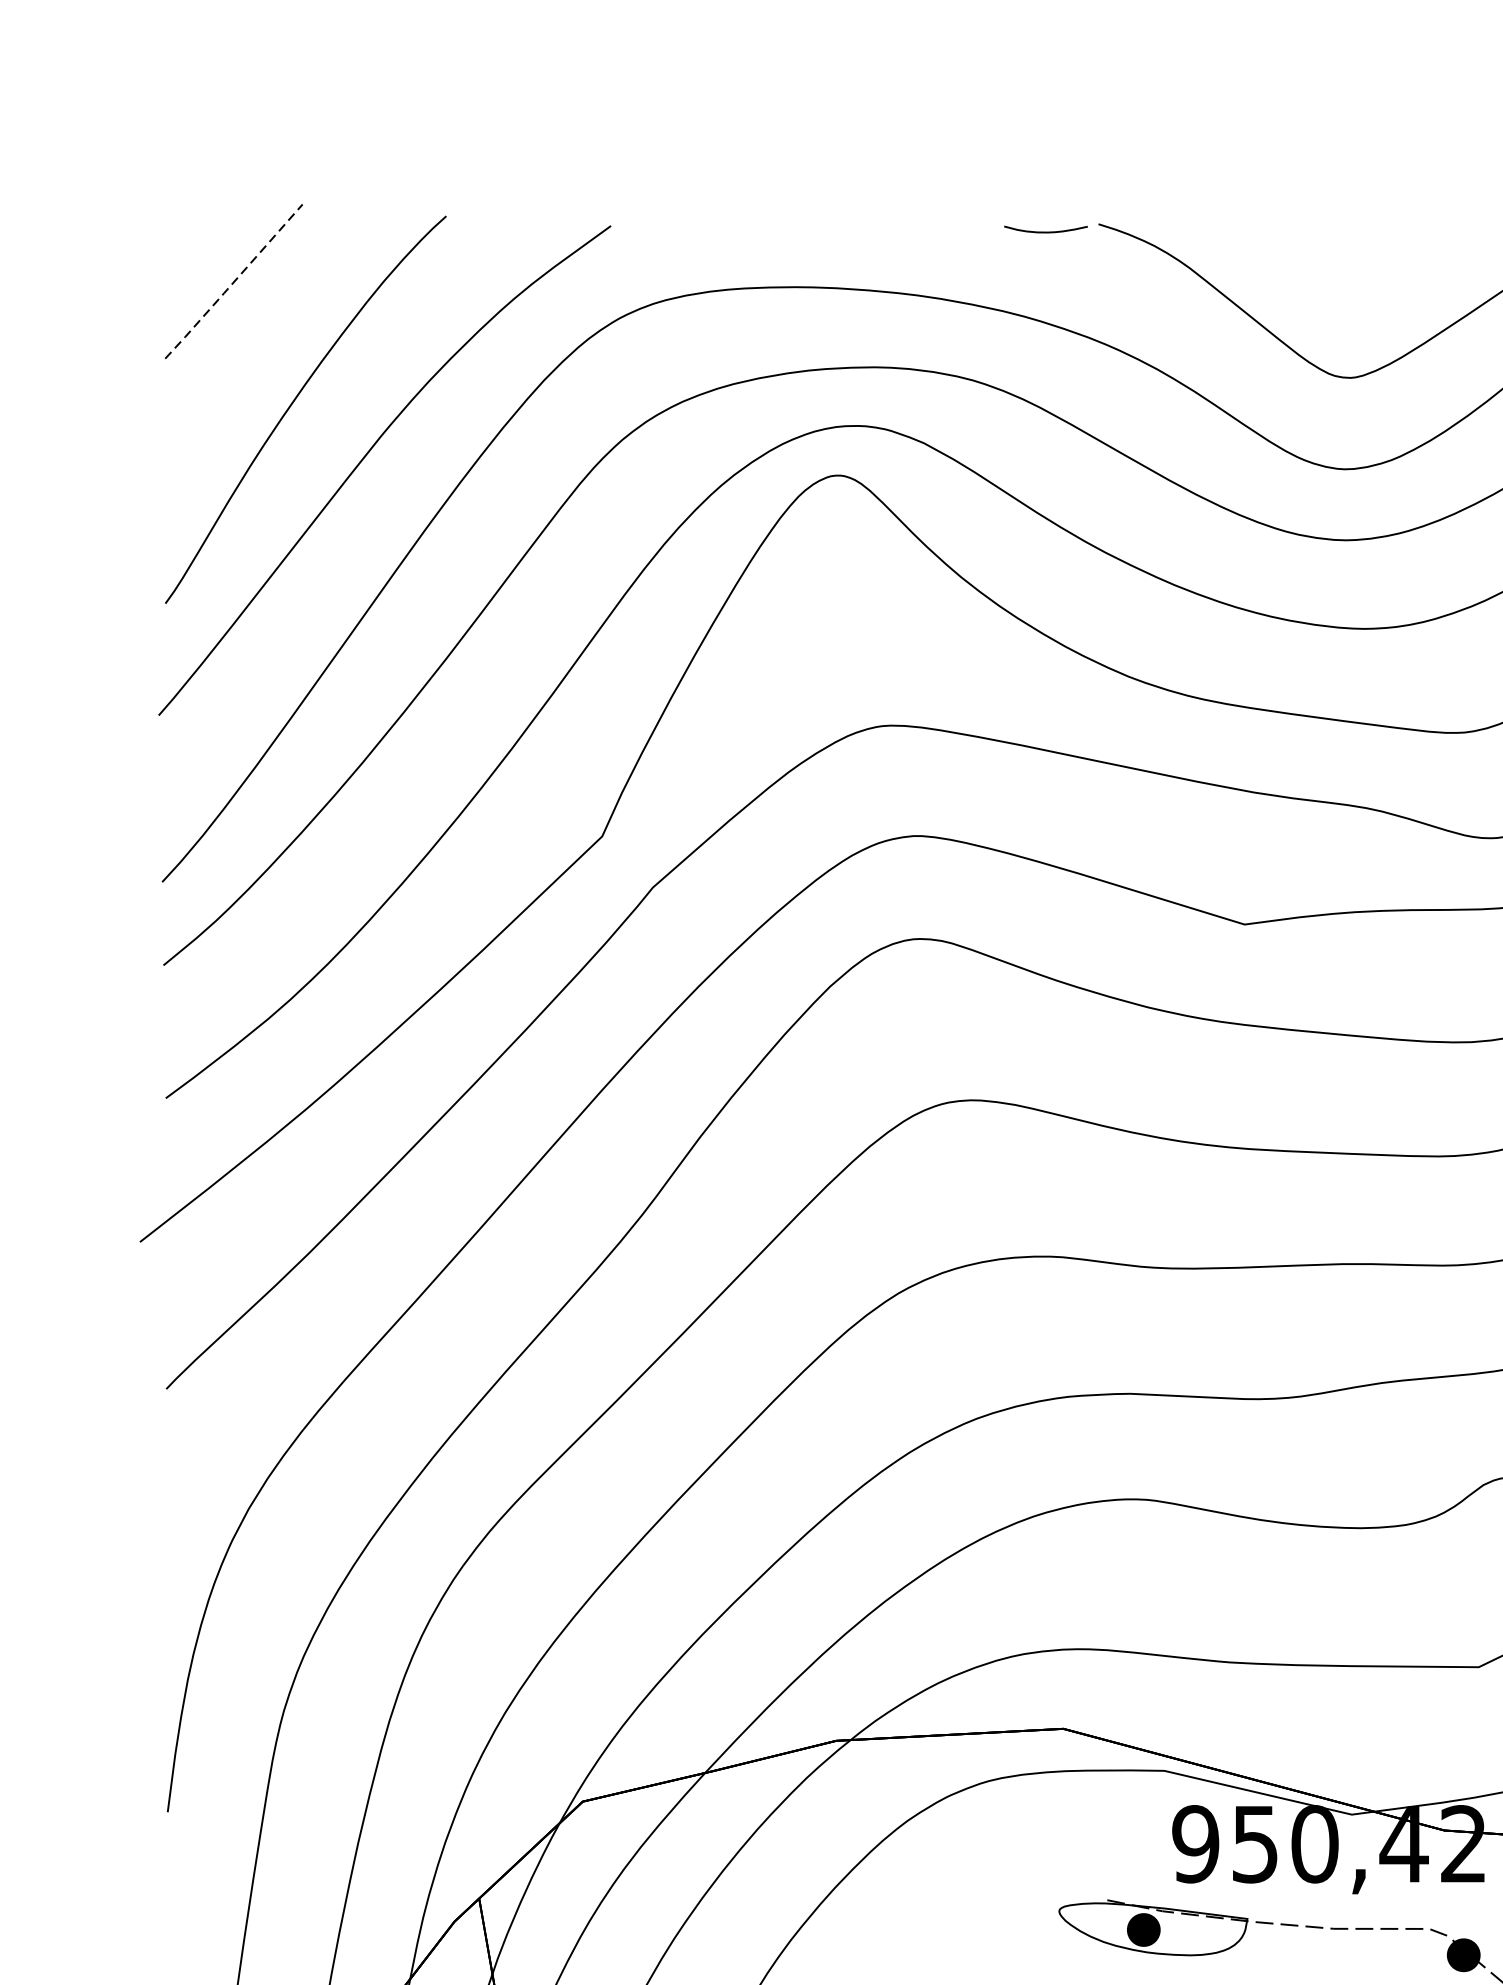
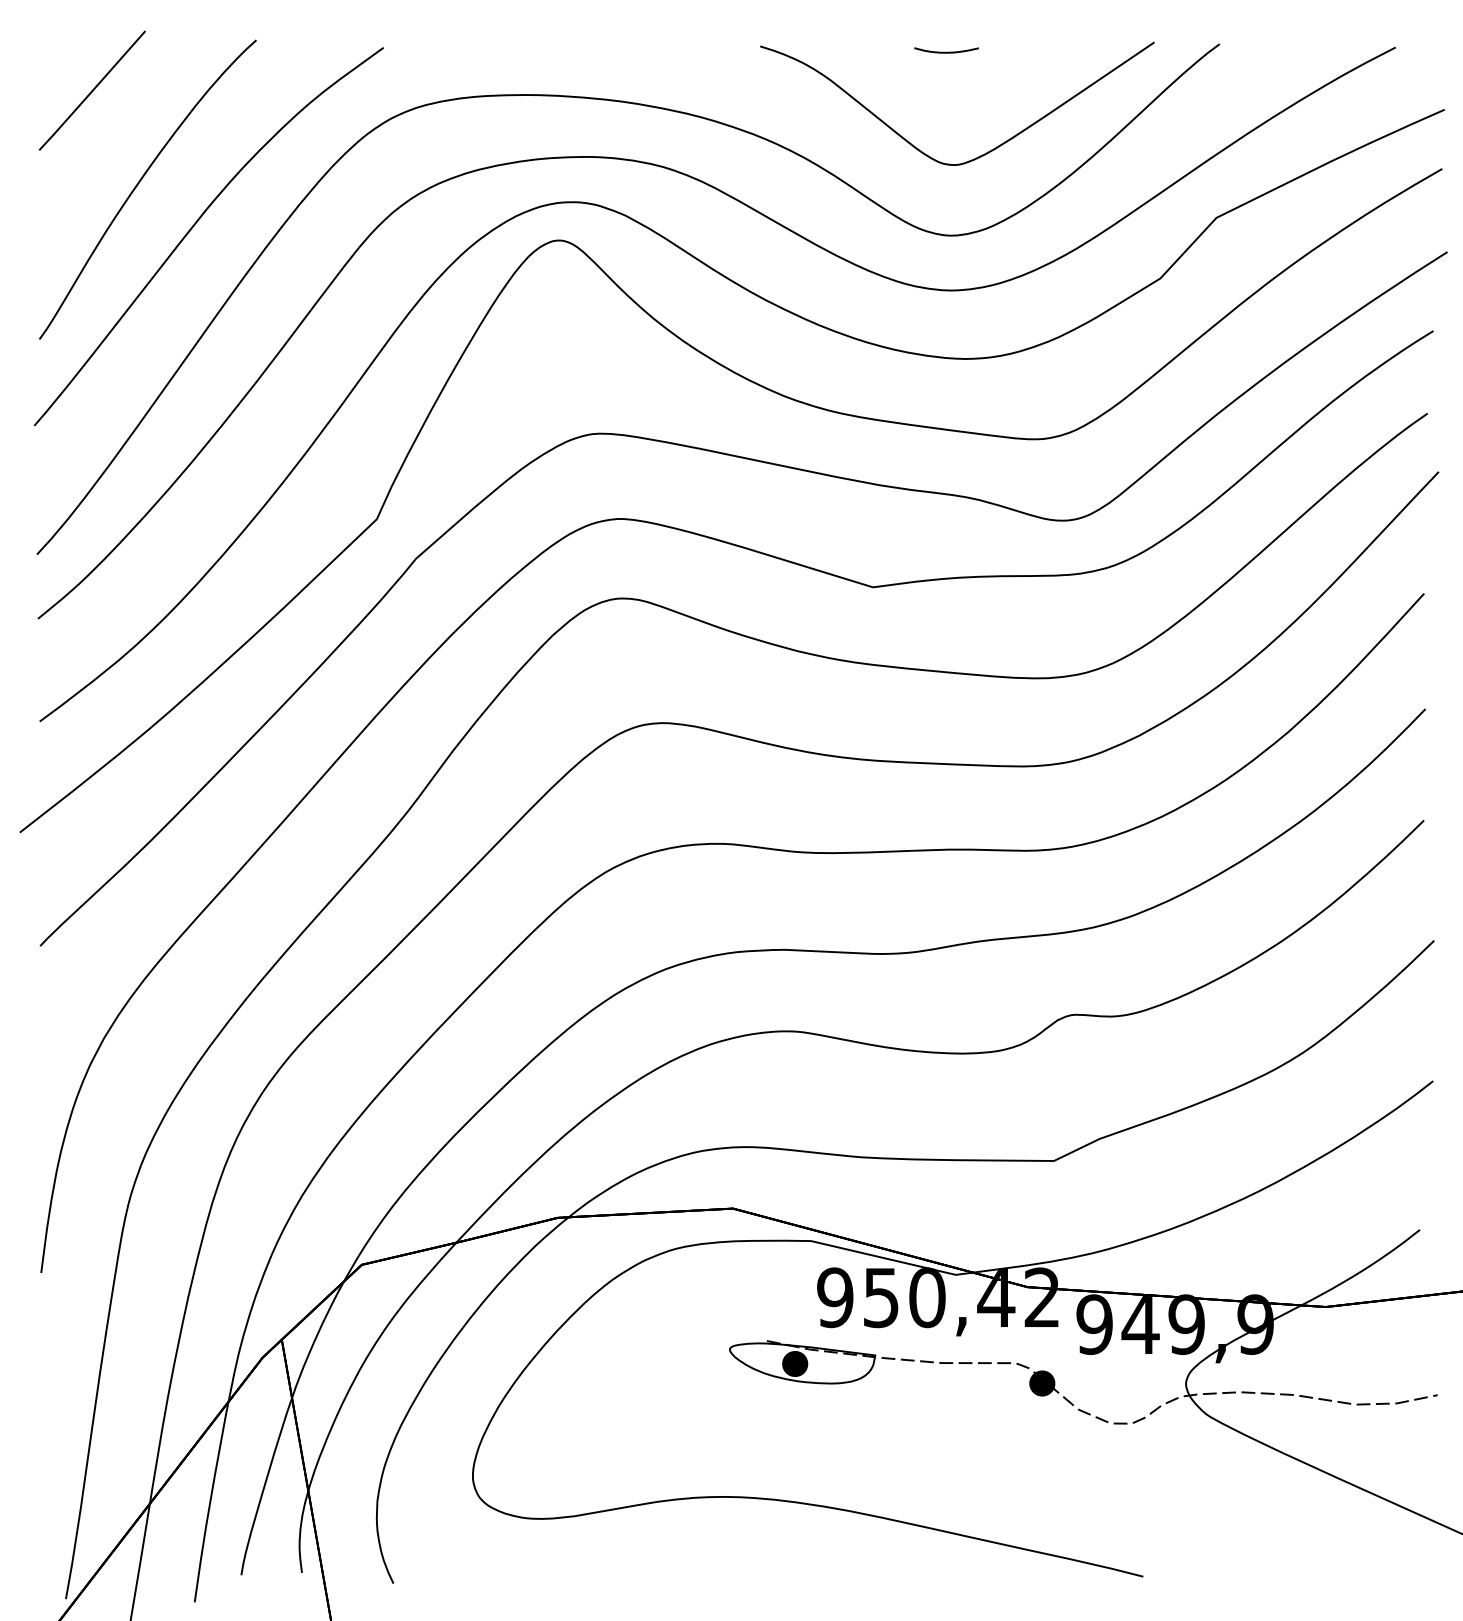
curve: (1045, 230) -> (946, 51), moved
line: (234, 282) -> (92, 91), dashed -> solid

